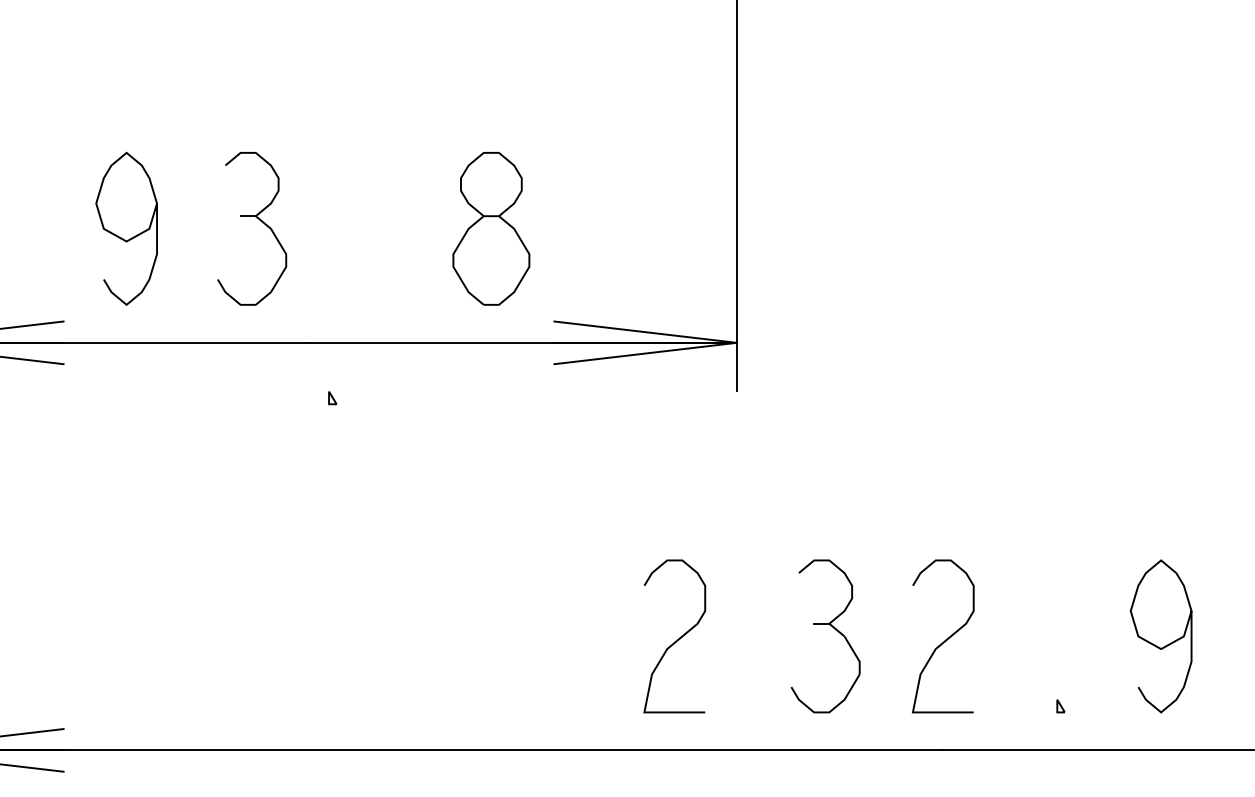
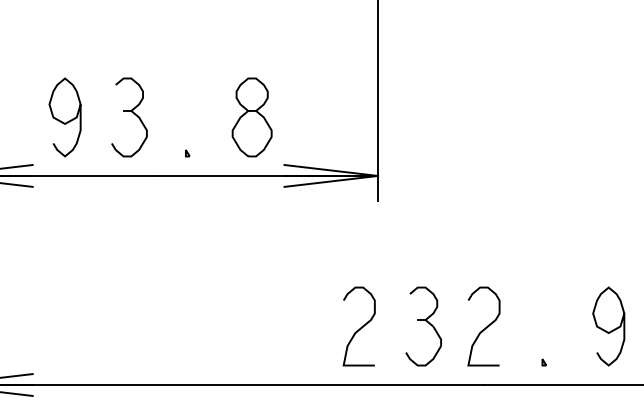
part: (332, 398) -> (187, 153), moved
curve: (677, 638) -> (360, 327), moved
curve: (1156, 644) -> (606, 330), moved

